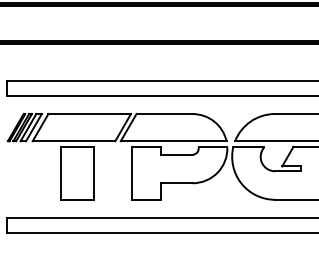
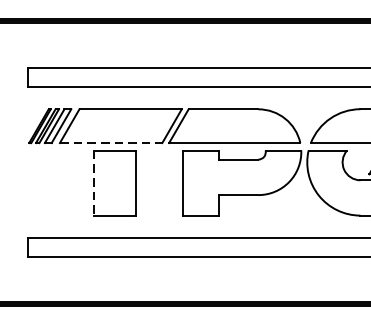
line: (74, 141) -> (111, 143), solid -> dashed
line: (60, 174) -> (94, 184), solid -> dashed

